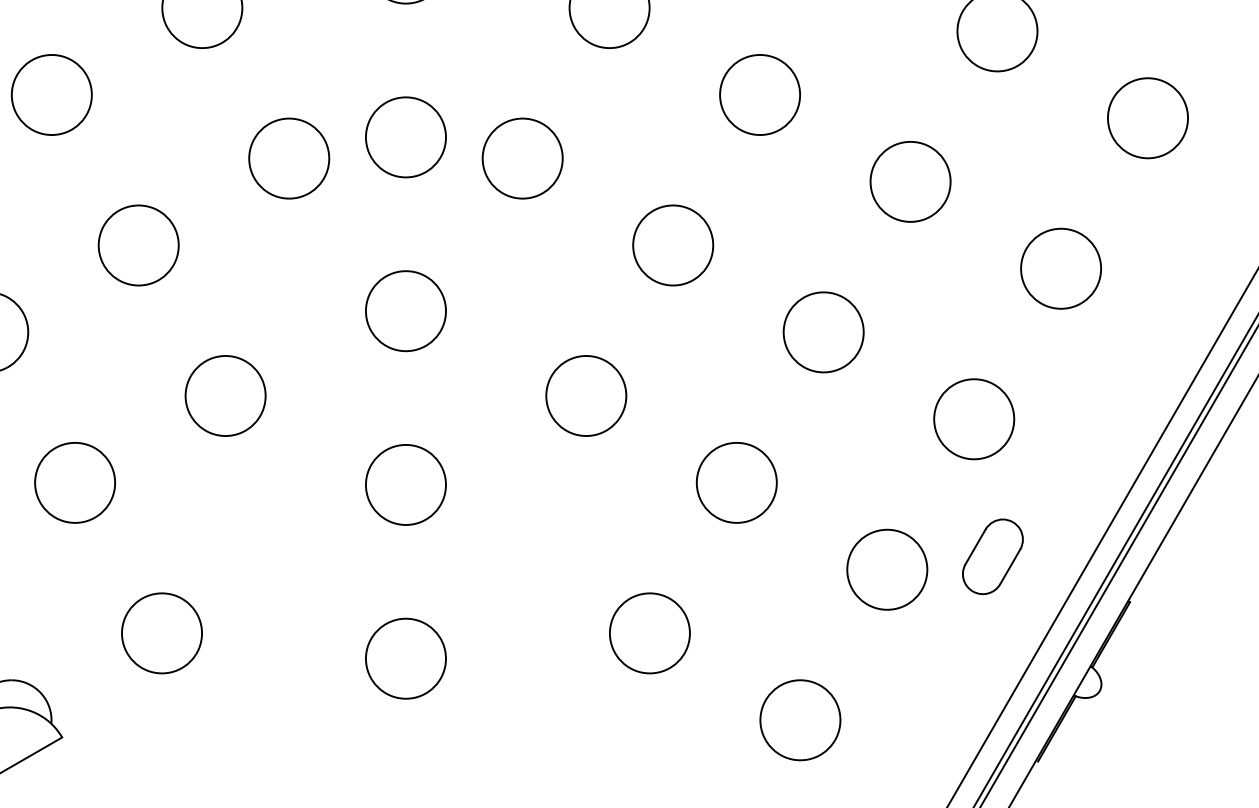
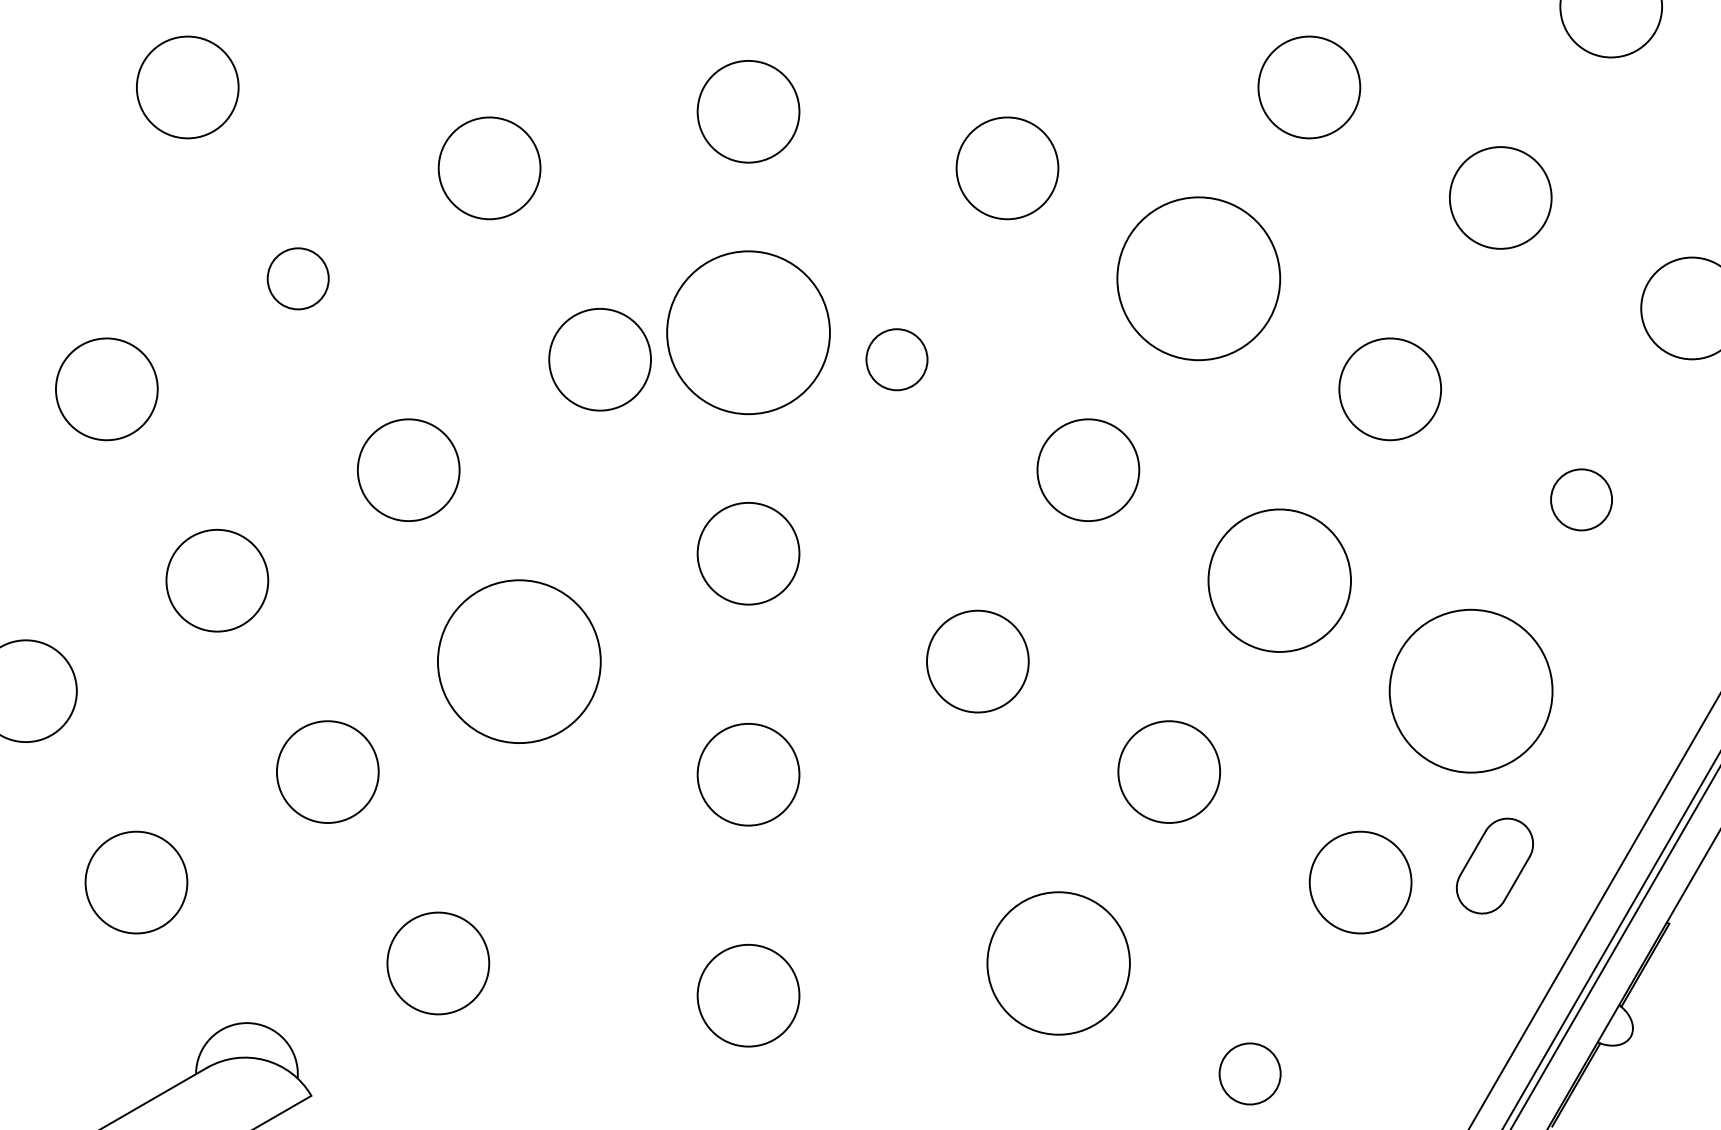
circle: (52, 94) -> (298, 278), size x0.6
circle: (759, 94) -> (1198, 278), size x1.6
circle: (405, 137) -> (748, 332), size x1.6
circle: (522, 158) -> (896, 359), size x0.6
circle: (1060, 268) -> (1581, 499), size x0.6
circle: (823, 332) -> (1279, 580), size x1.4
circle: (225, 395) -> (518, 661), size x1.6
circle: (974, 419) -> (1471, 691), size x1.6
circle: (649, 633) -> (1058, 963), size x1.4
circle: (800, 719) -> (1250, 1073), size x0.6

